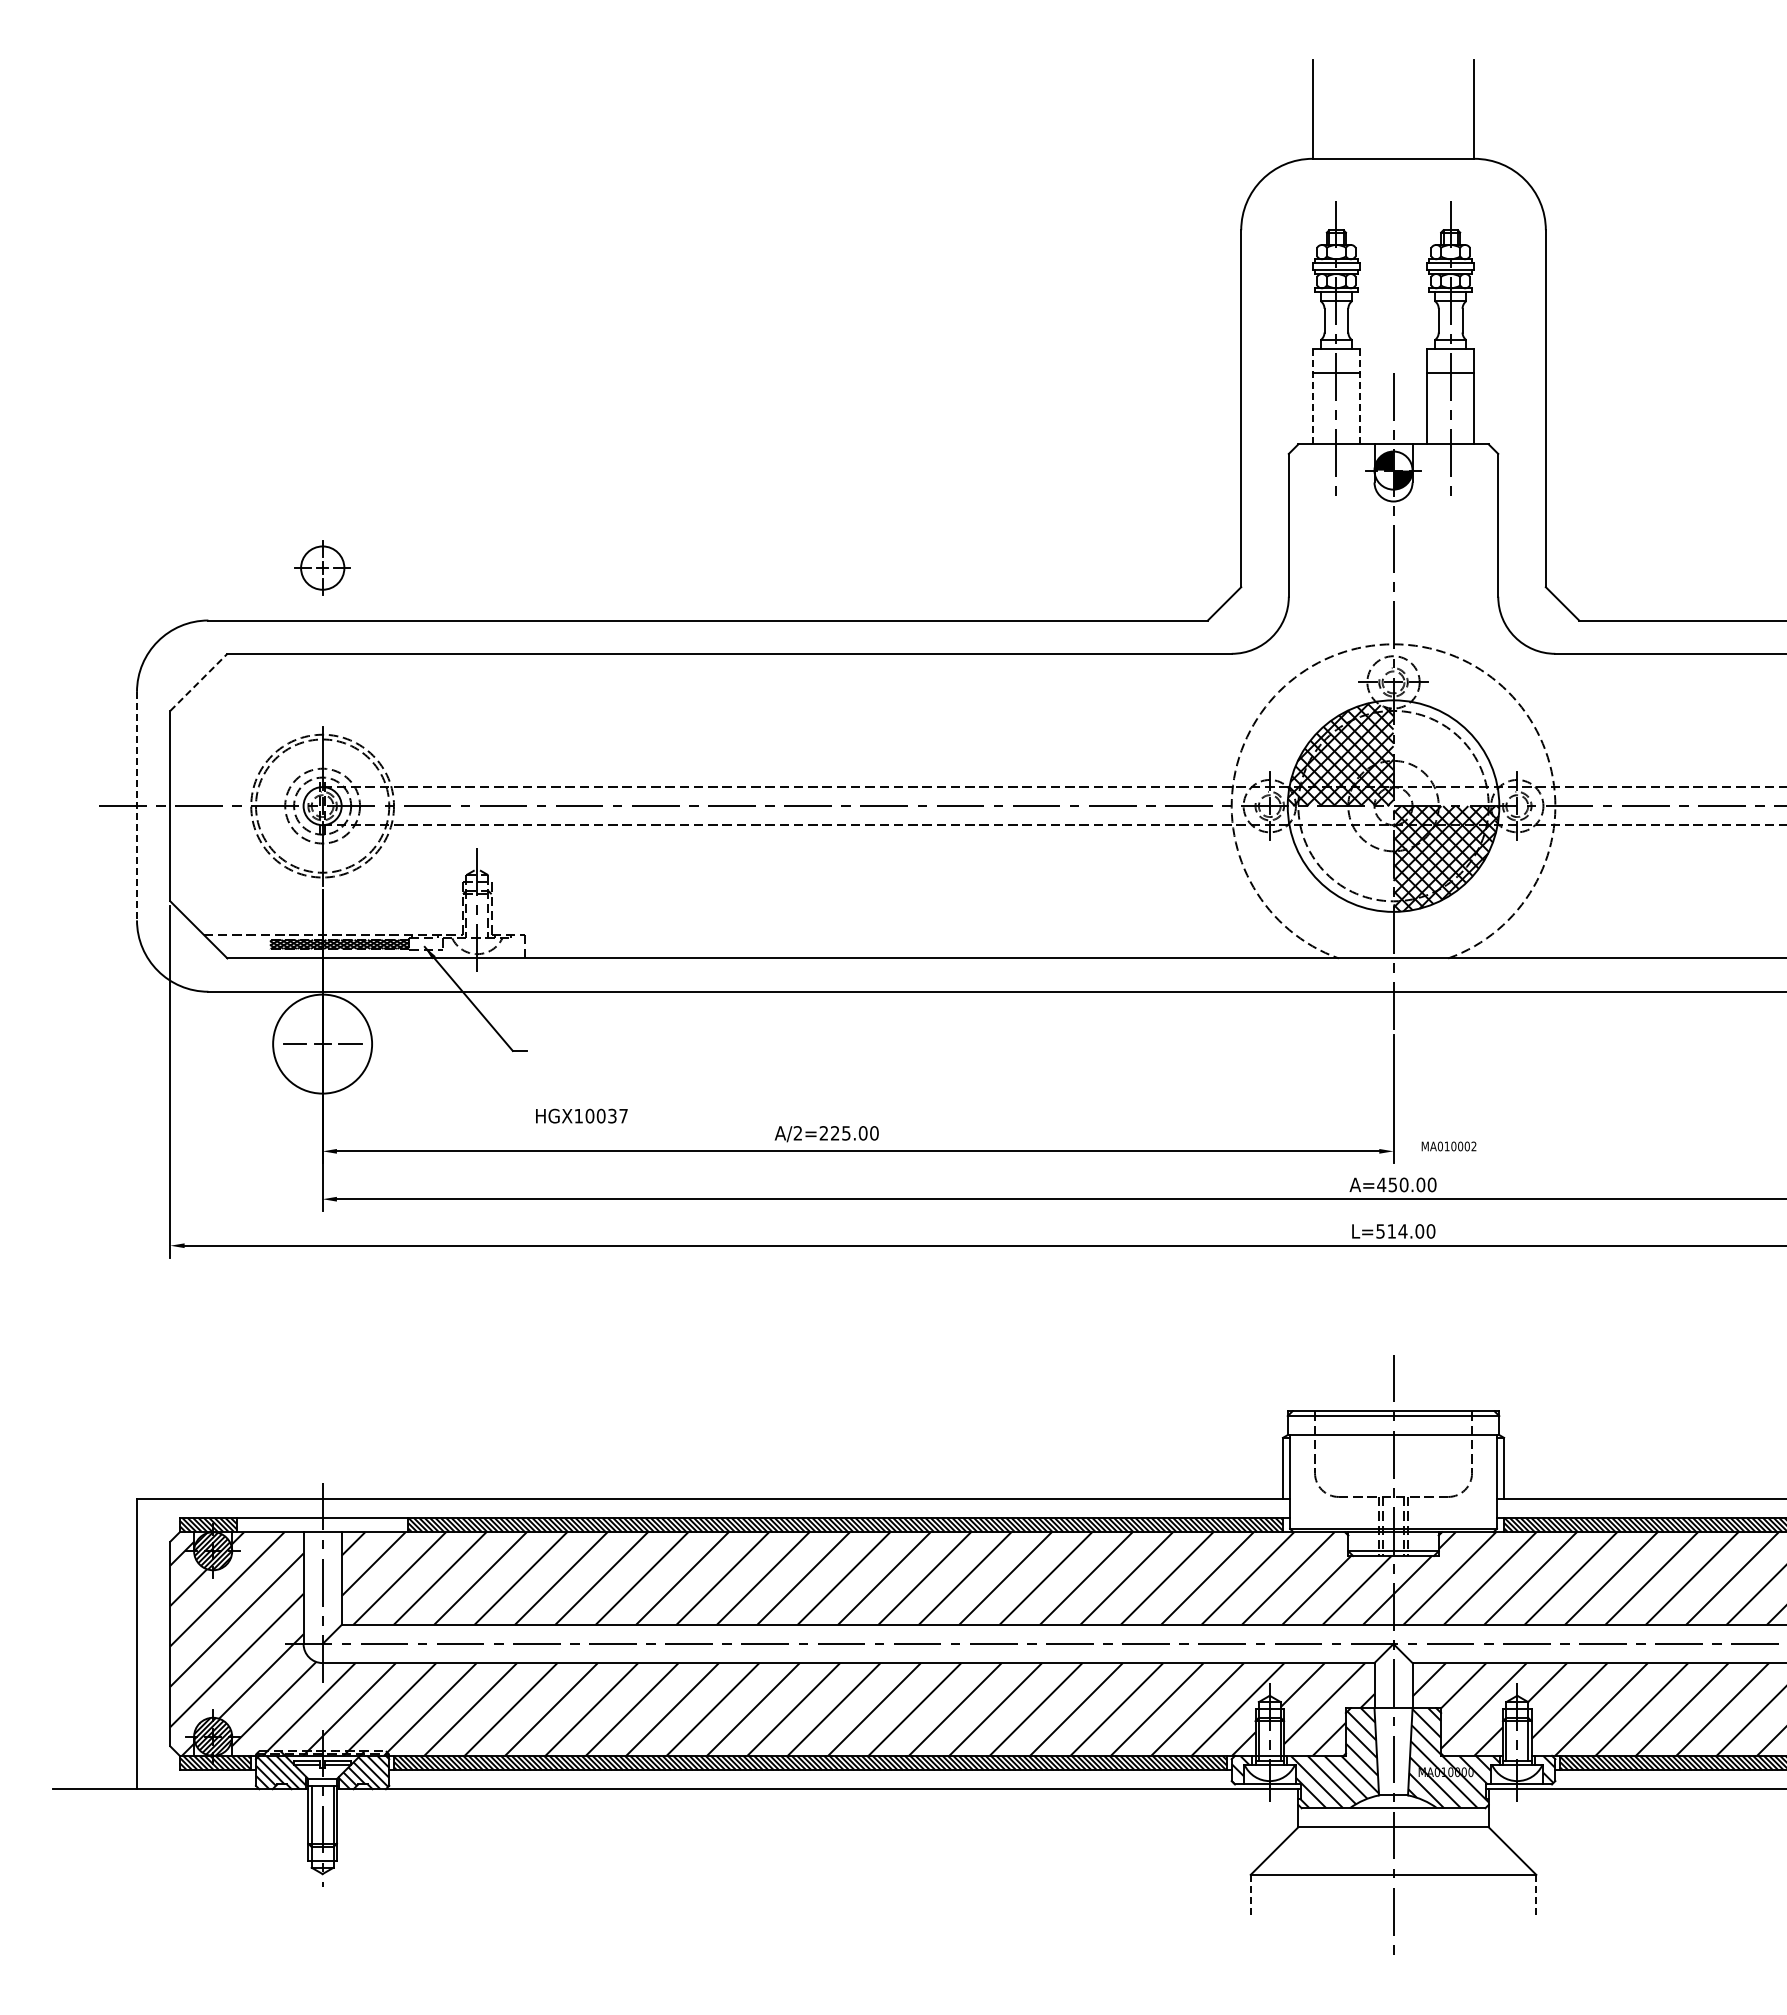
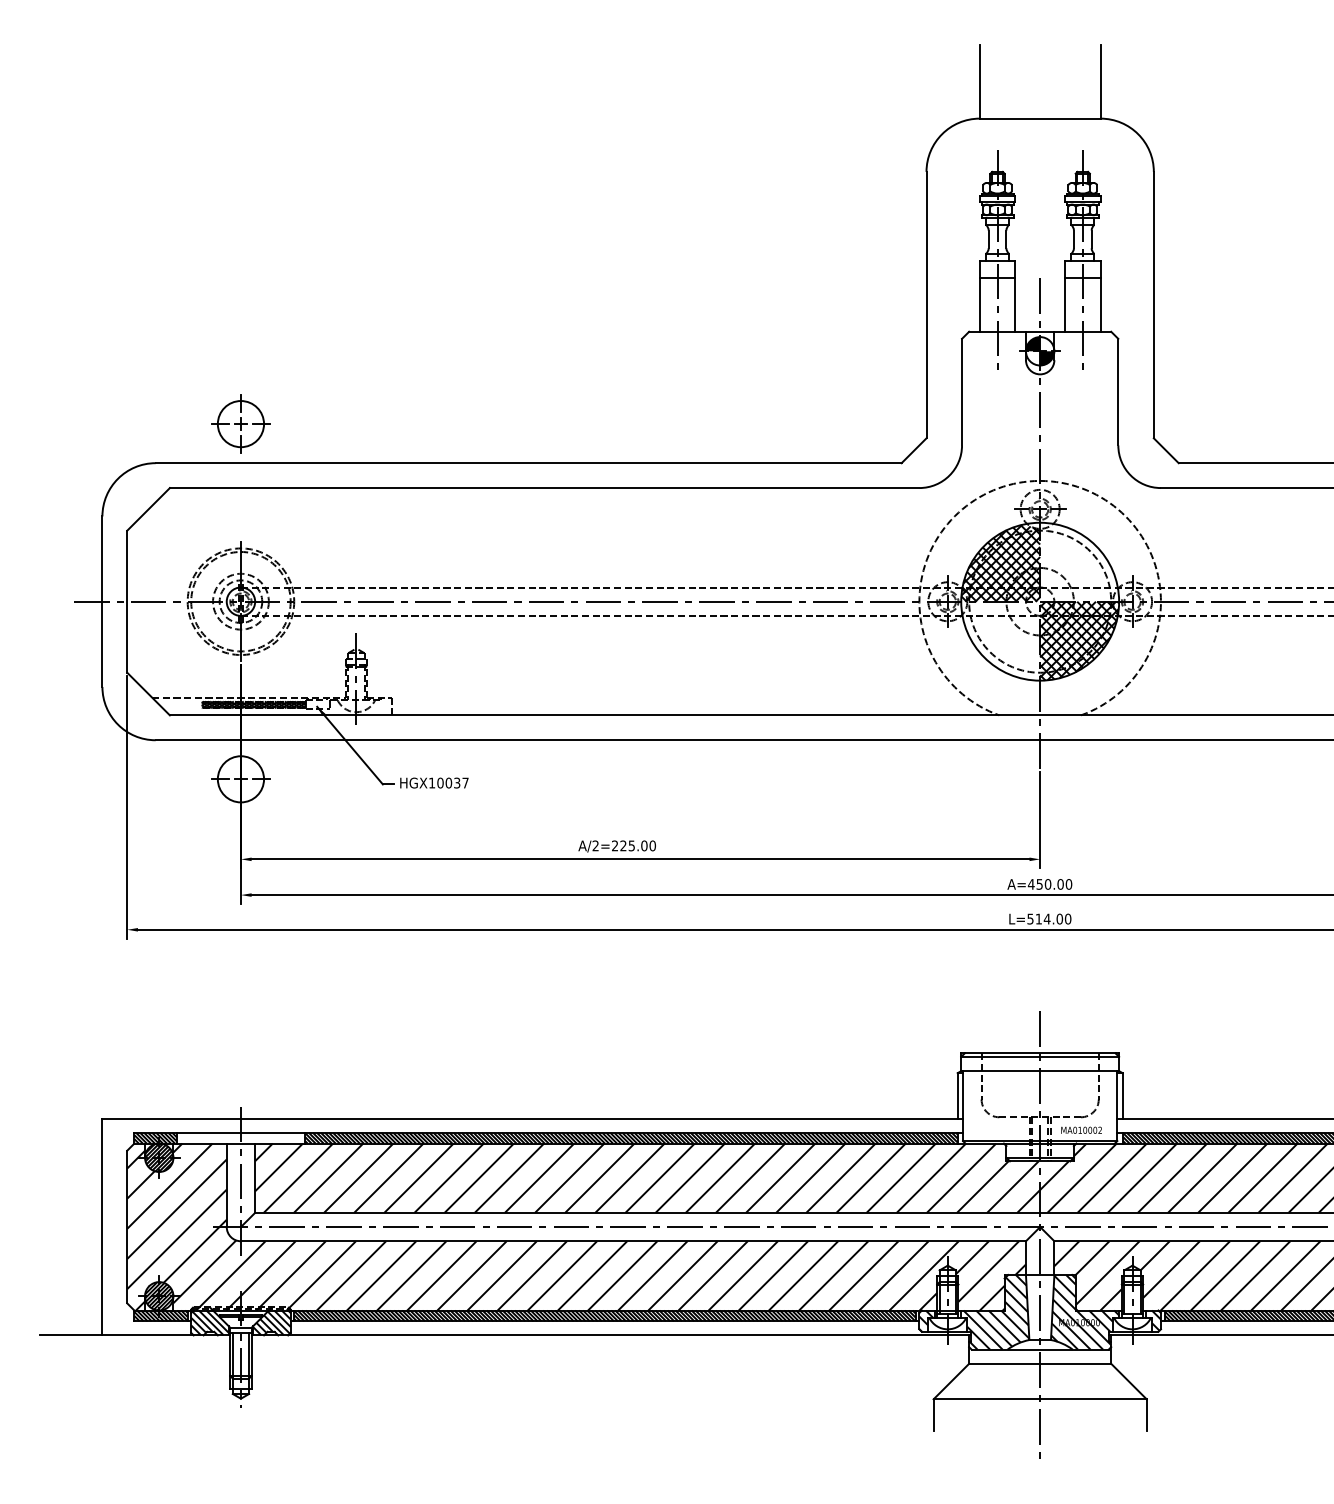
line: (1312, 396) -> (979, 296), dashed -> solid
line: (1360, 396) -> (1015, 296), dashed -> solid
part: (322, 567) -> (240, 423), size x1.43
line: (199, 682) -> (149, 509), dashed -> solid
line: (137, 806) -> (102, 601), dashed -> solid
circle: (322, 1044) -> (240, 779), size x0.62
text: (581, 1115) -> (434, 782), moved
text: (1448, 1146) -> (1081, 1130), moved
line: (1250, 1896) -> (933, 1415), dashed -> solid
line: (1536, 1896) -> (1146, 1415), dashed -> solid

